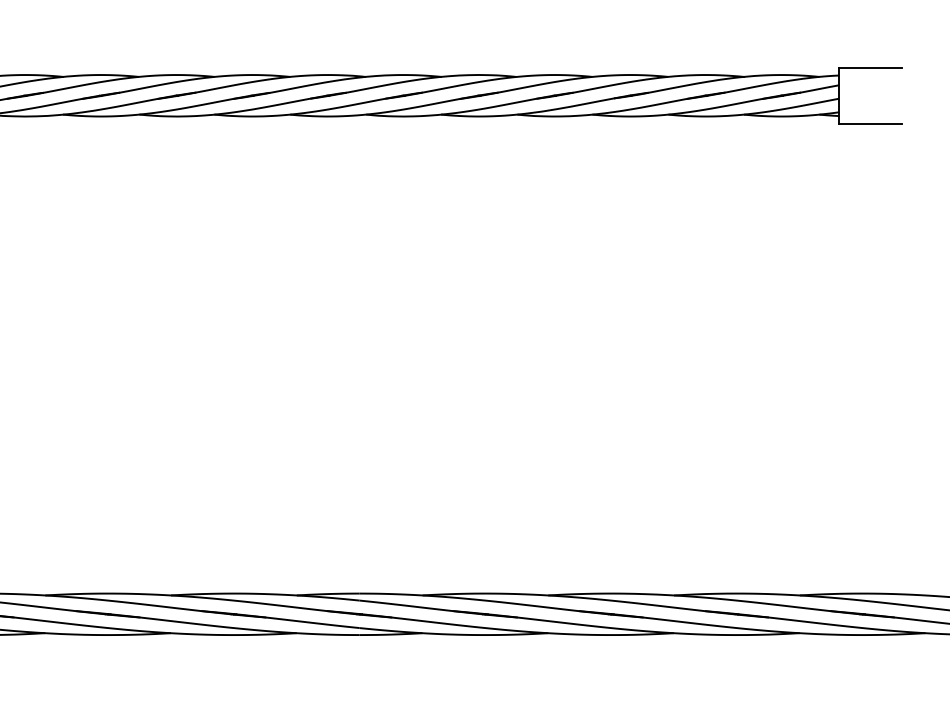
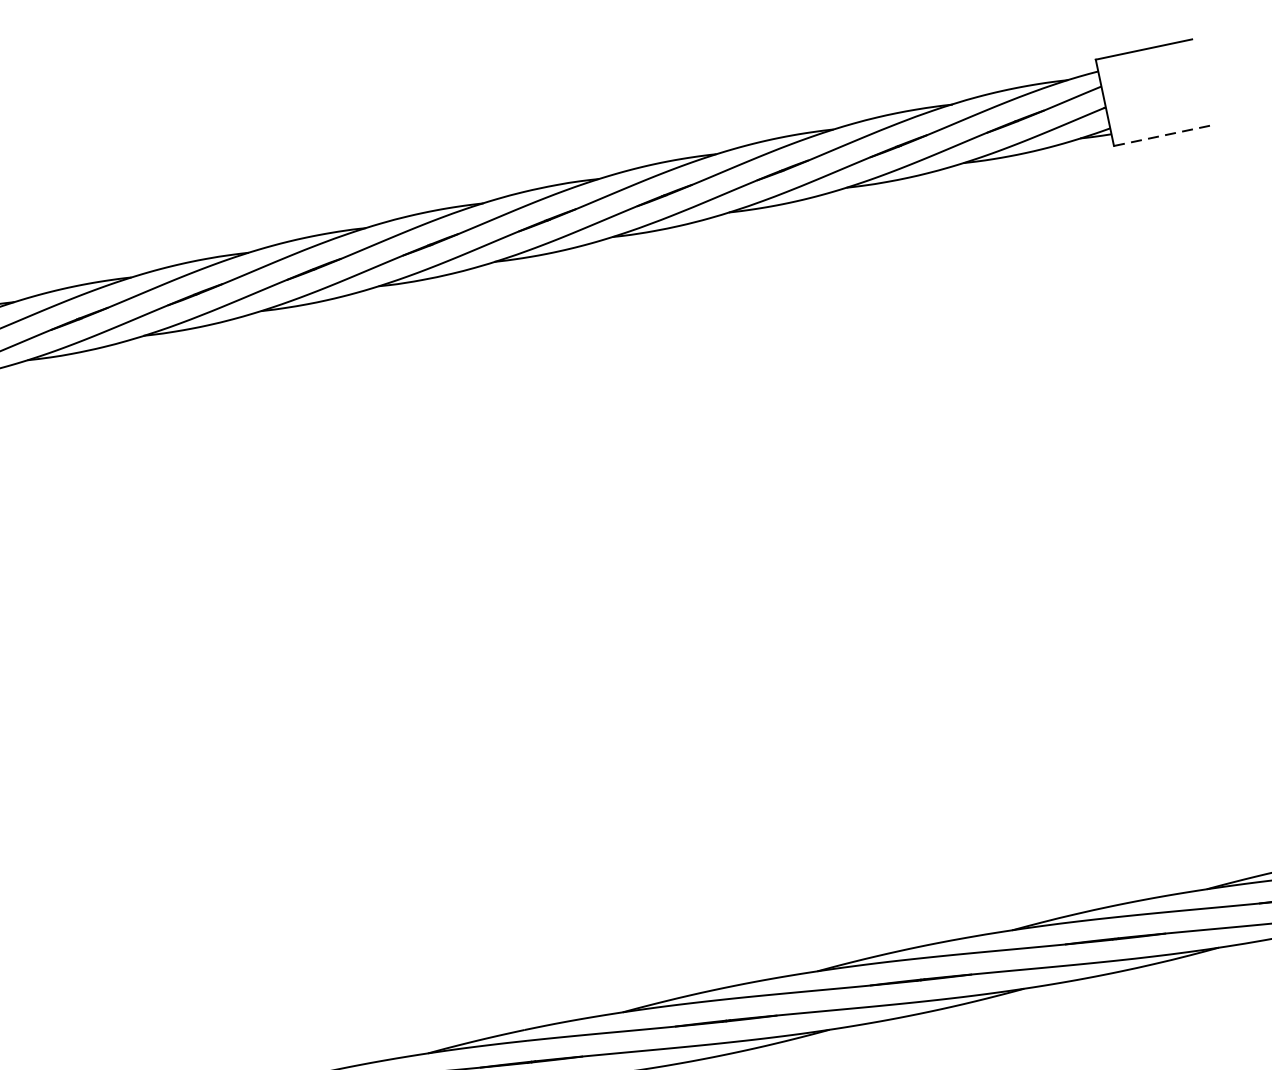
line: (870, 123) -> (1162, 135), solid -> dashed

